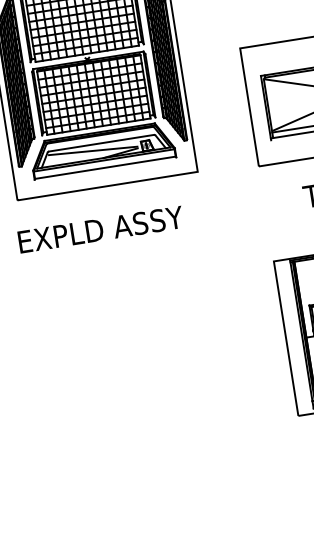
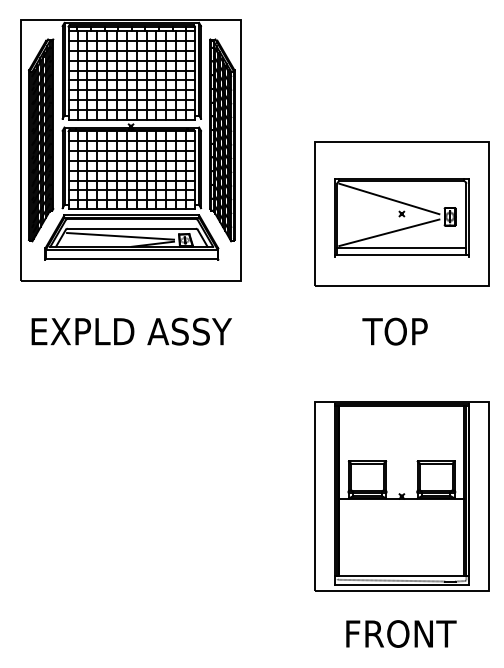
text: (100, 229) -> (131, 331), moved

